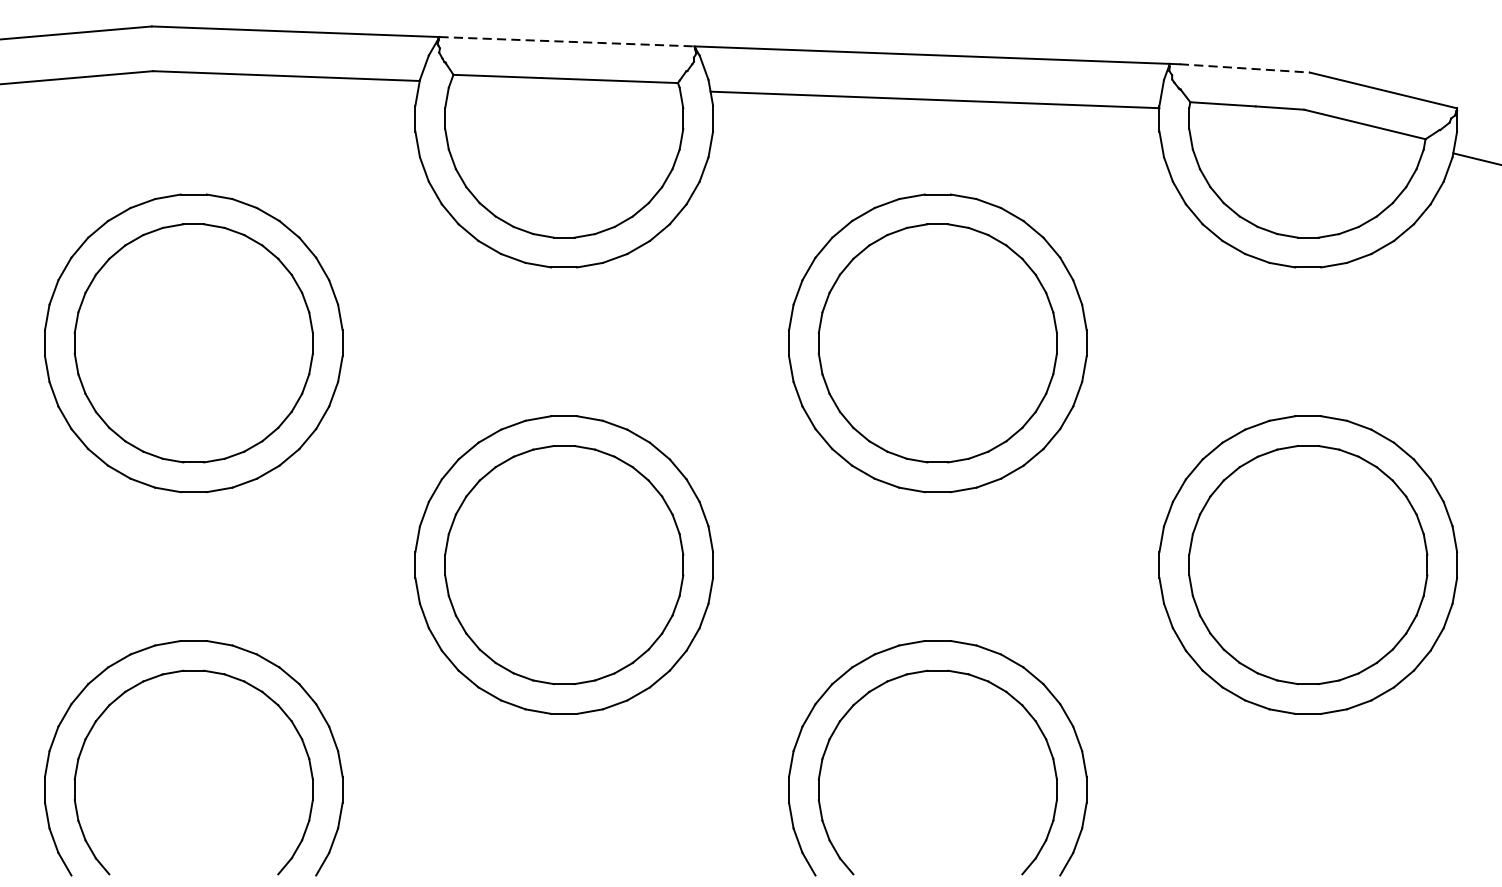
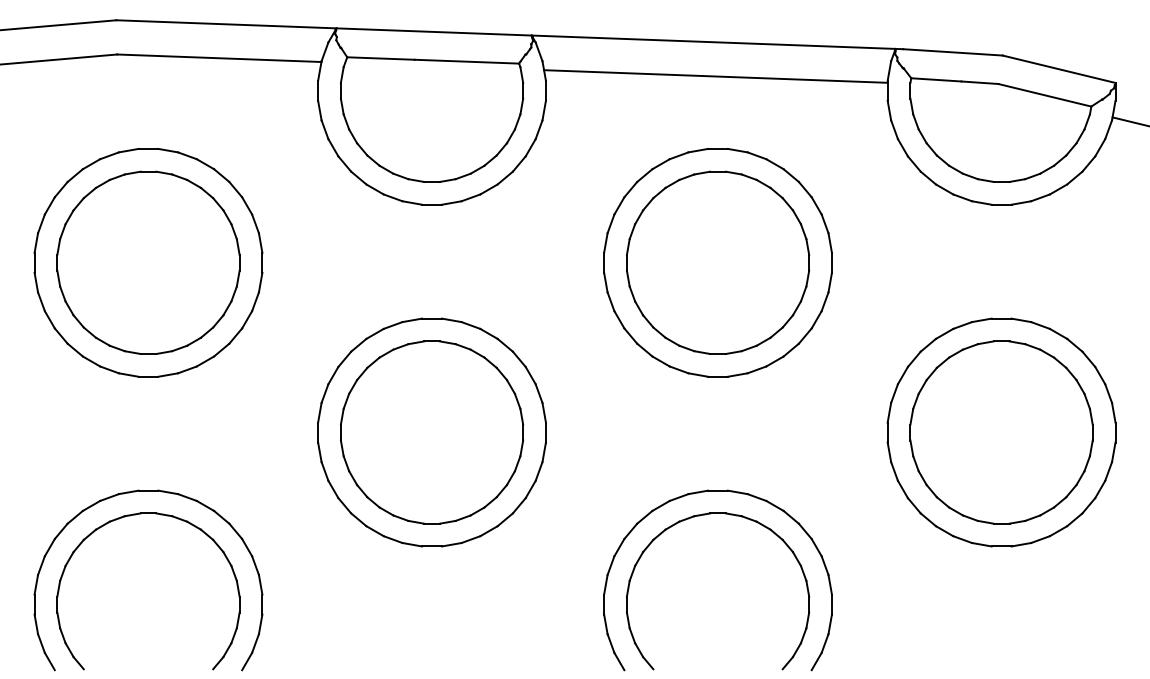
line: (567, 41) -> (434, 31), dashed -> solid
line: (1244, 68) -> (952, 52), dashed -> solid

